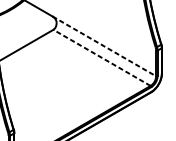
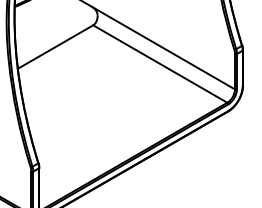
line: (104, 46) -> (163, 48), dashed -> solid
line: (101, 57) -> (159, 63), dashed -> solid

